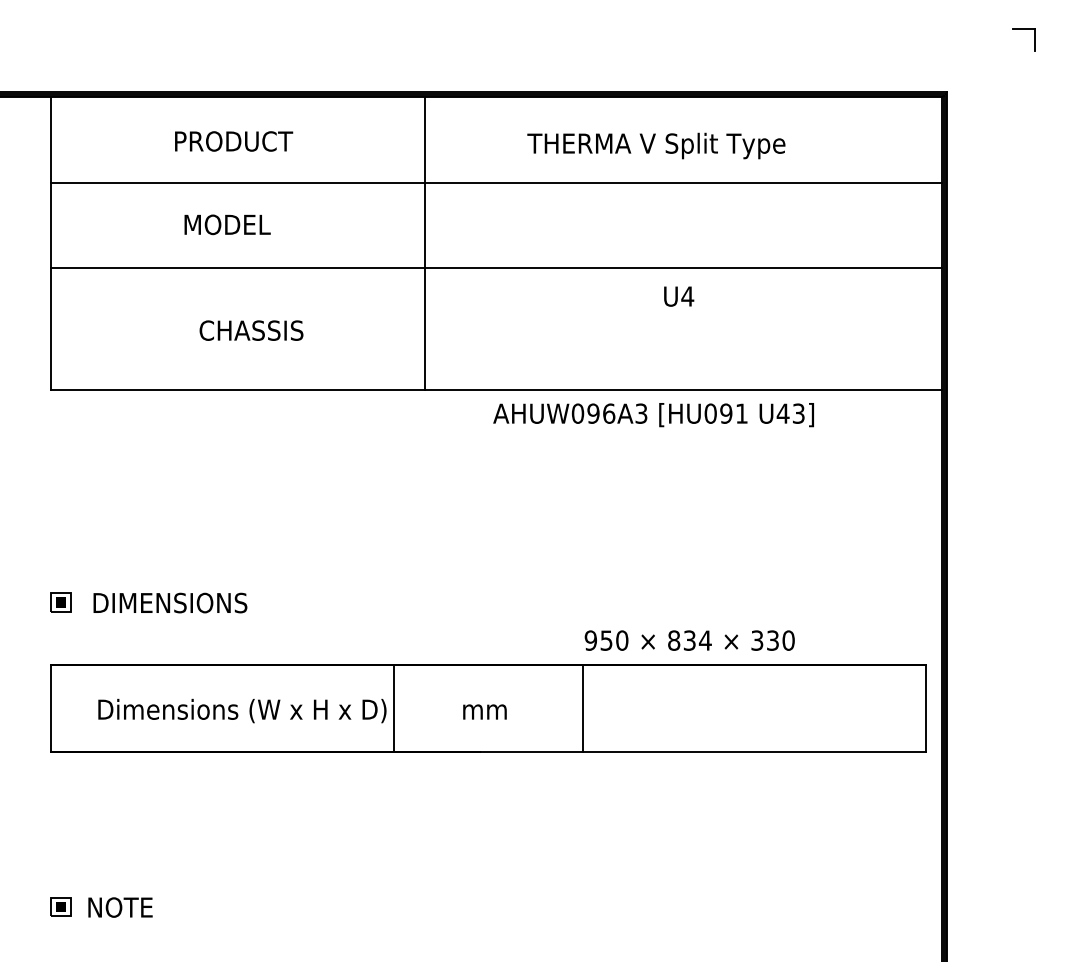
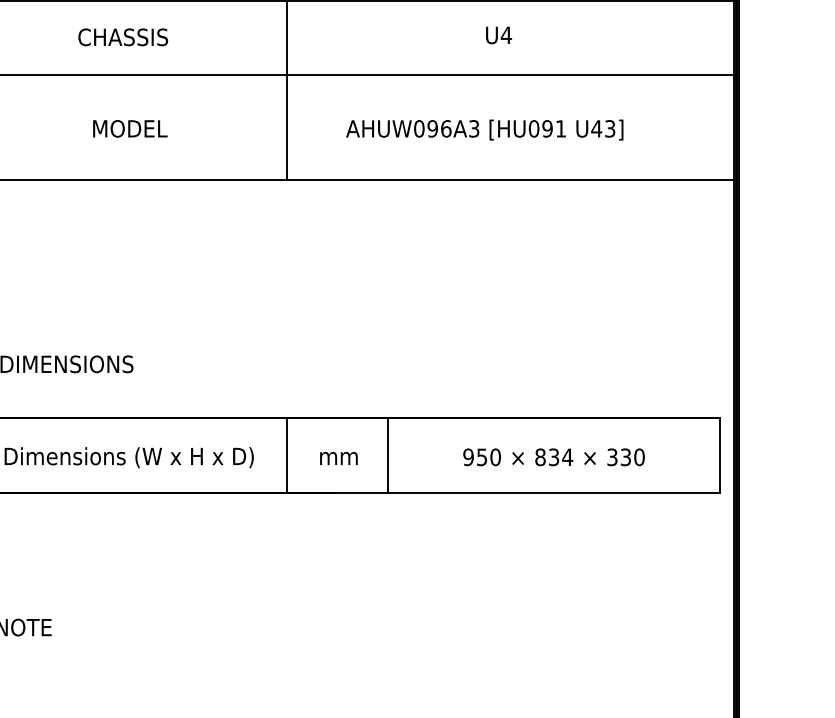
text: (235, 224) -> (123, 37), MODEL -> CHASSIS
text: (679, 296) -> (499, 35), moved
text: (251, 330) -> (137, 128), CHASSIS -> MODEL
text: (653, 415) -> (484, 130), moved
text: (689, 640) -> (553, 457), moved
line: (393, 708) -> (286, 455), moved
line: (583, 708) -> (387, 455), moved

